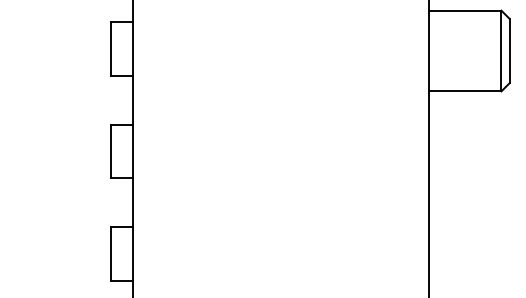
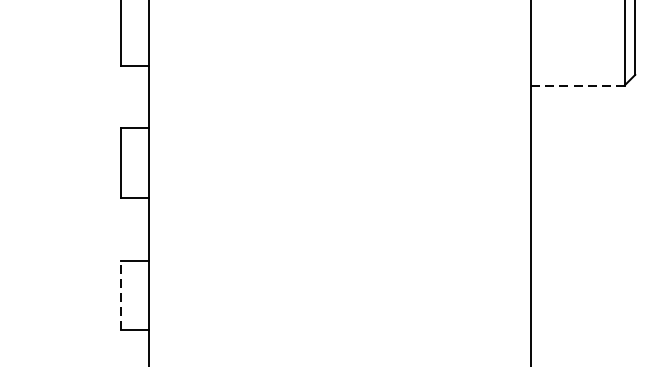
line: (465, 91) -> (578, 85), solid -> dashed
line: (111, 254) -> (121, 296), solid -> dashed

